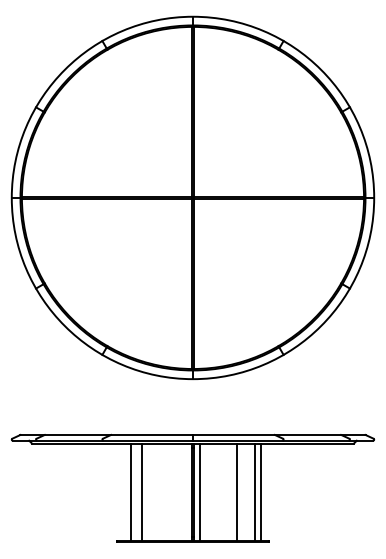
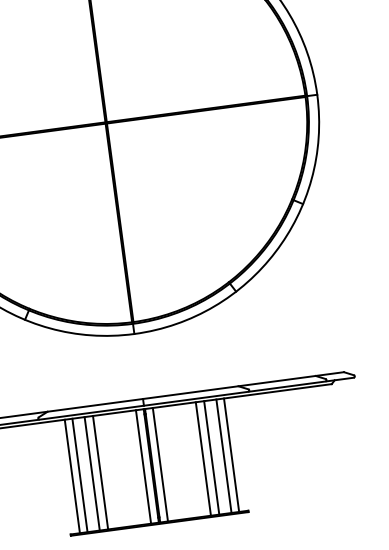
line: (124, 492) -> (72, 476), added
line: (148, 492) -> (100, 472), added
line: (185, 492) -> (143, 467), added
line: (244, 492) -> (211, 458), added

